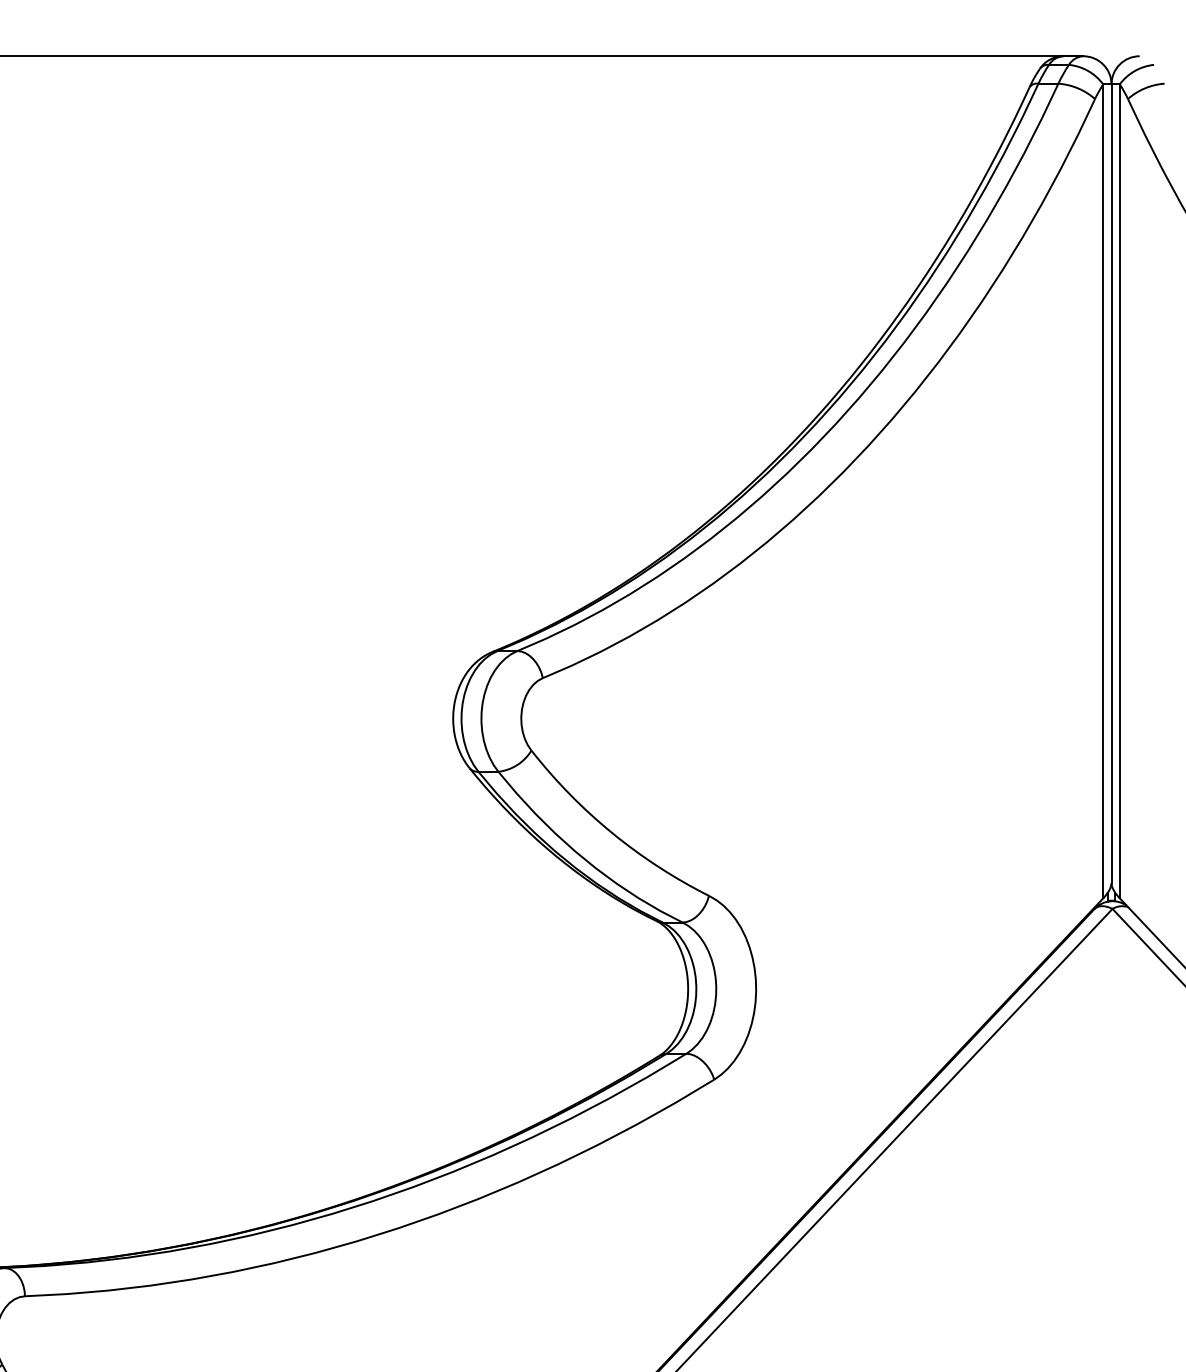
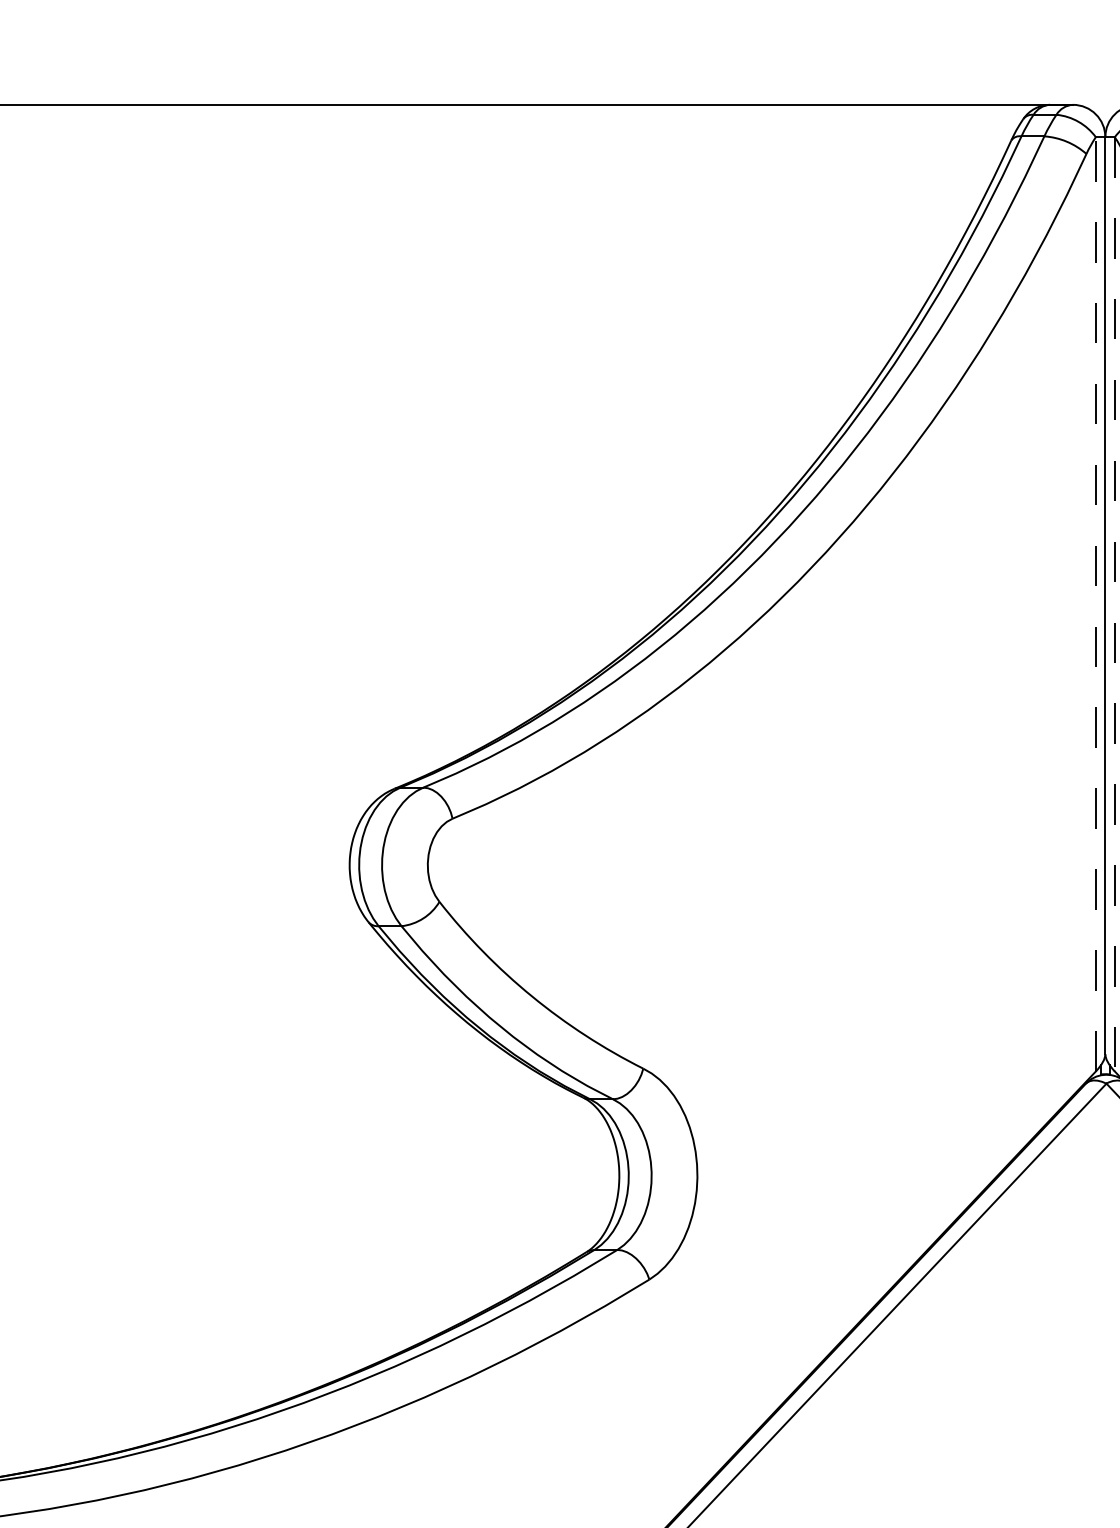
line: (1103, 491) -> (1096, 604), solid -> dashed
line: (1119, 491) -> (1114, 604), solid -> dashed

